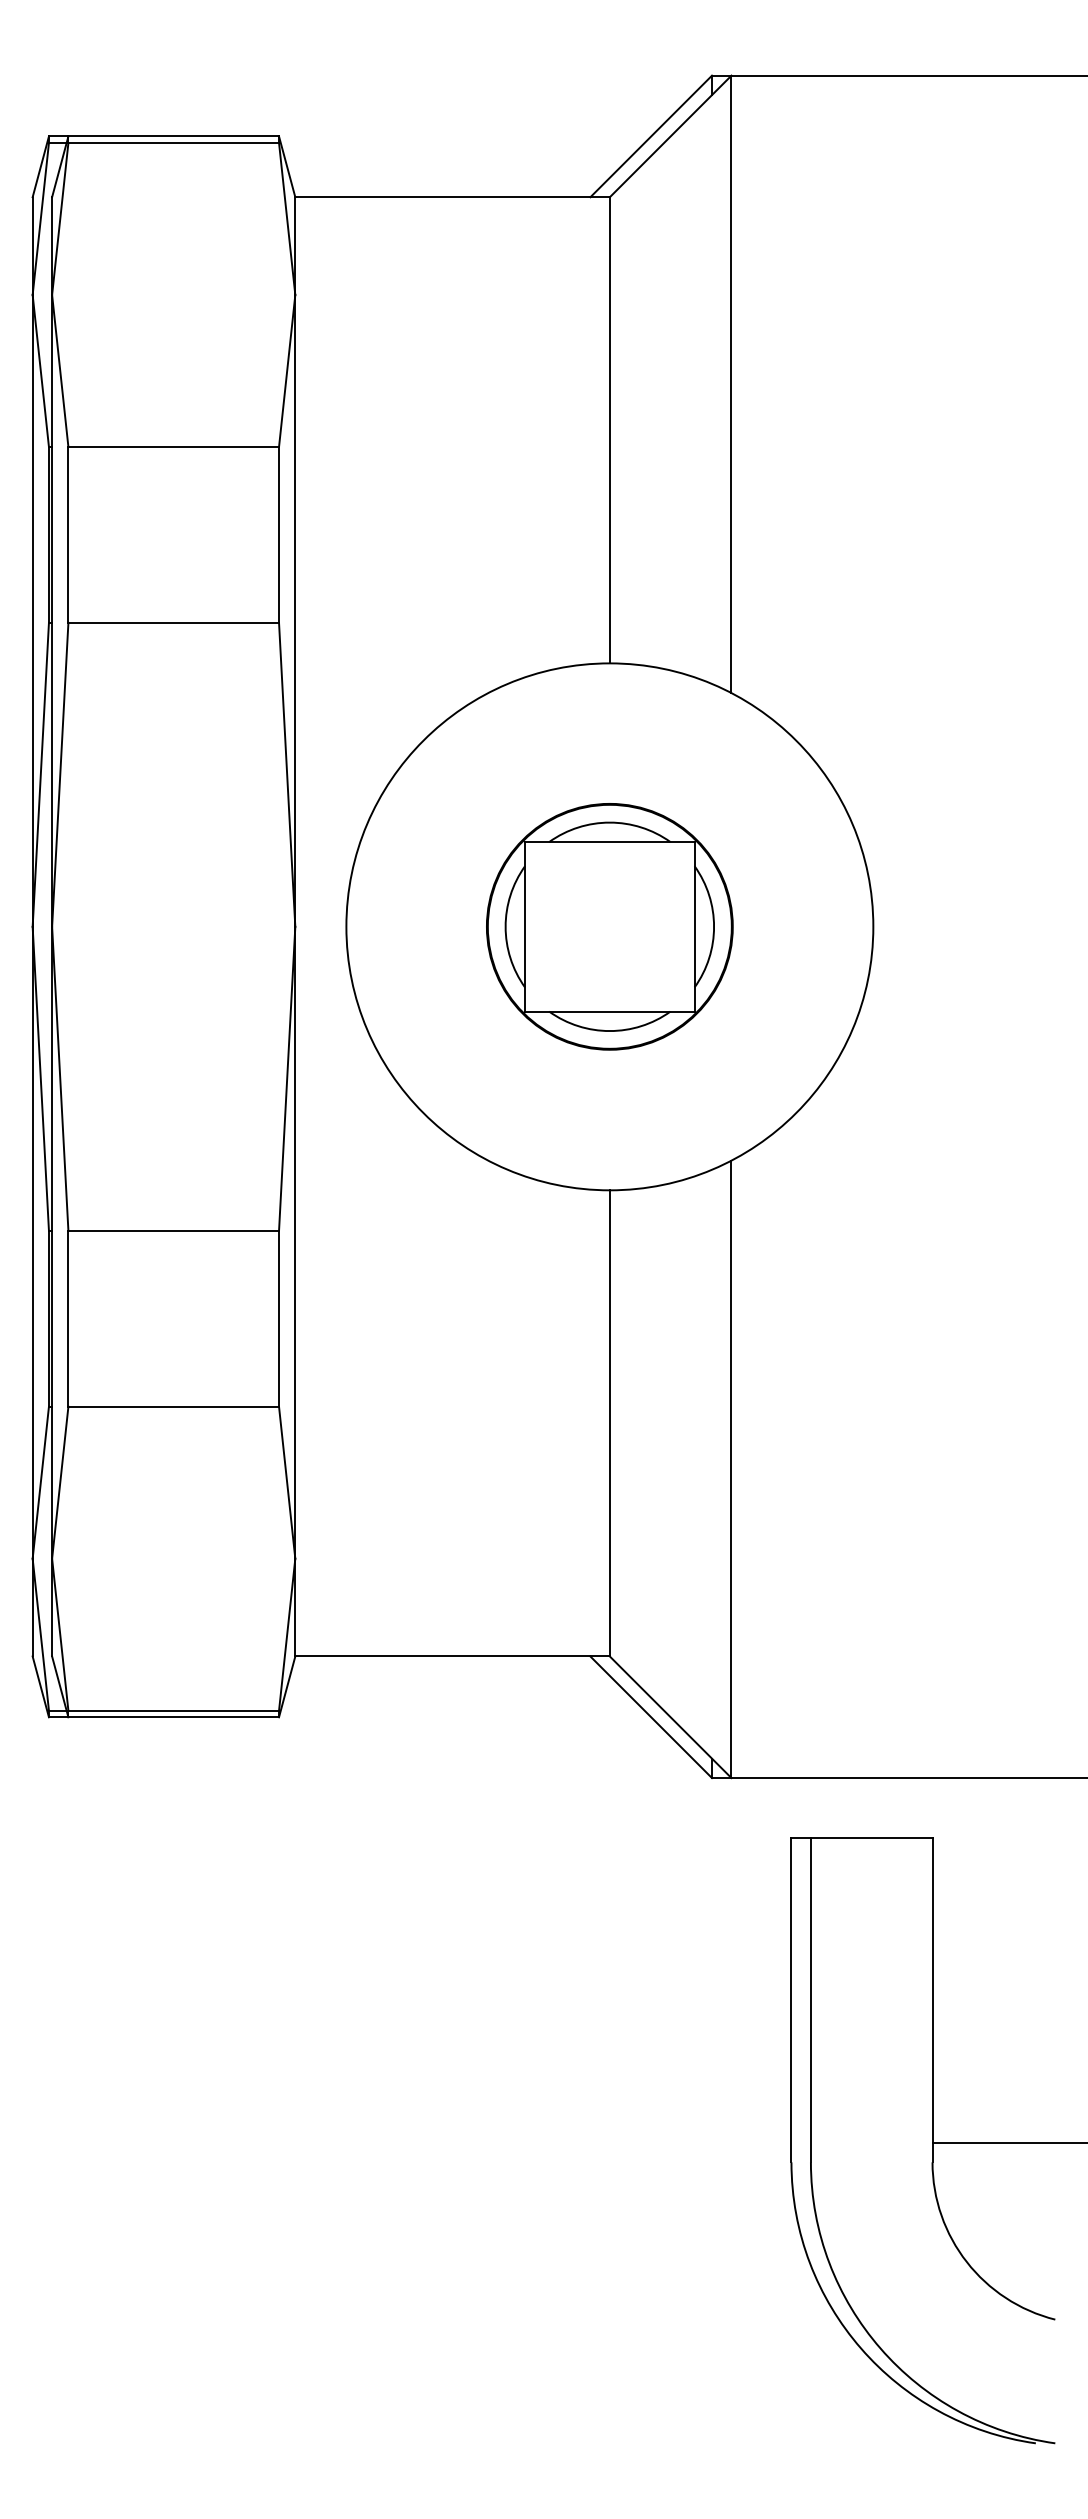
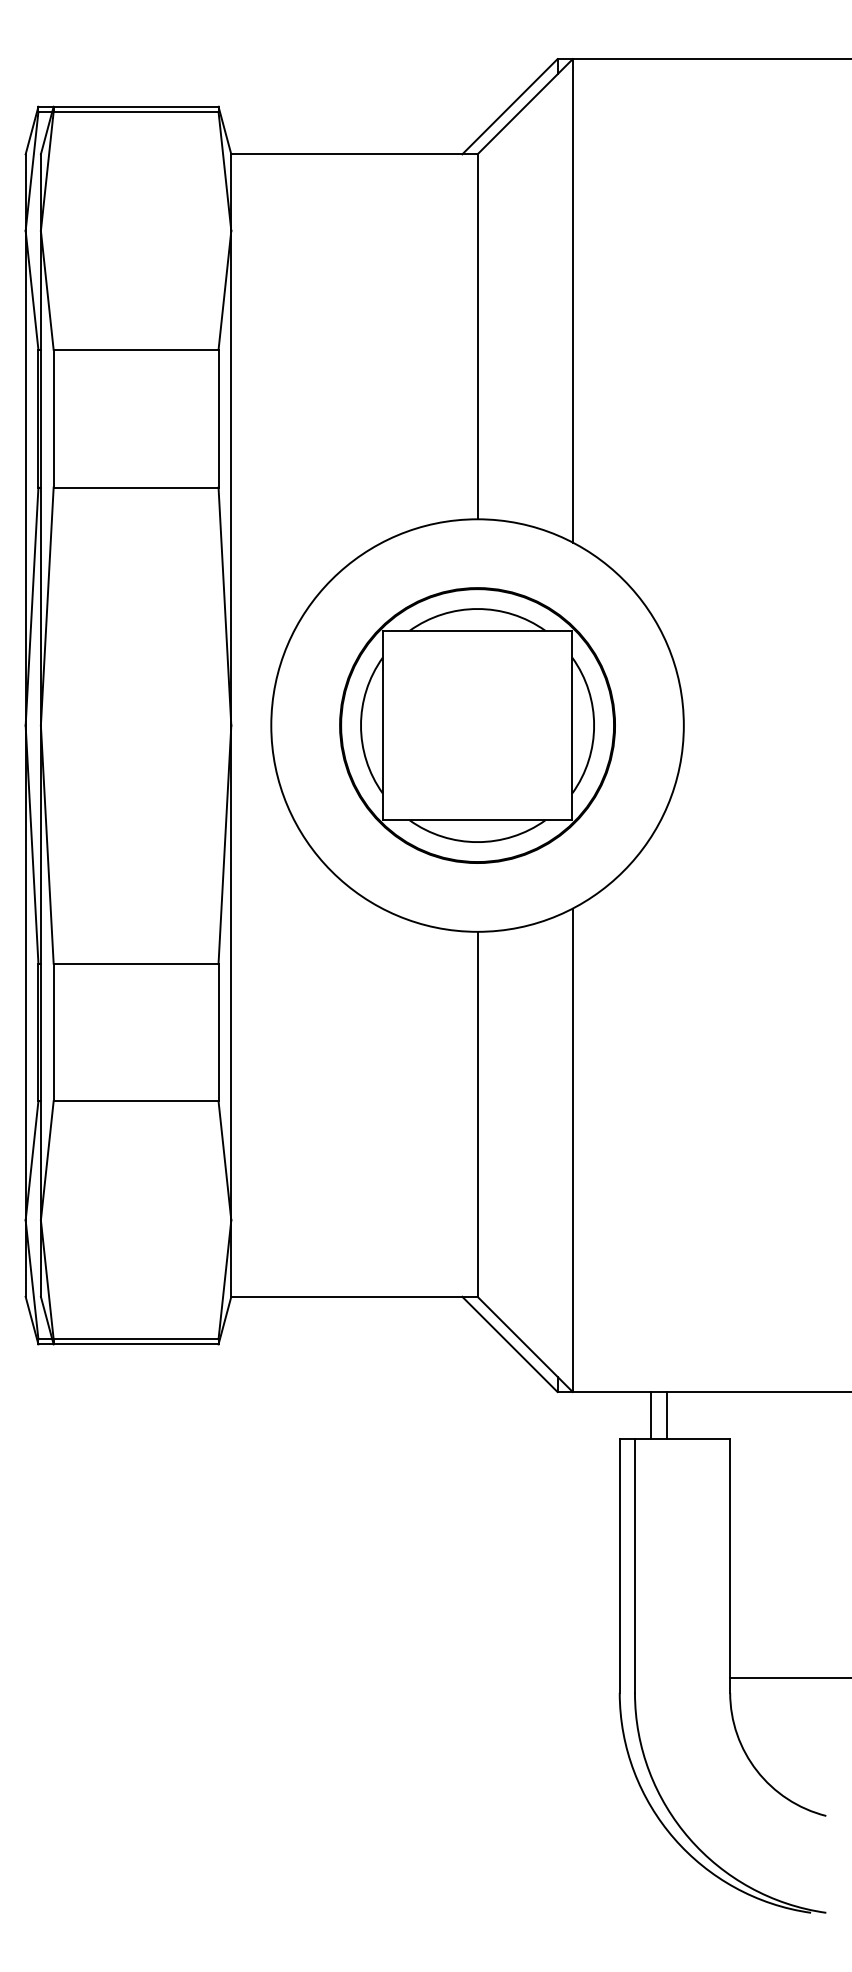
part: (609, 926) -> (477, 725), size x1.43
line: (832, 1808) -> (651, 1415), added
line: (851, 1808) -> (666, 1415), added

